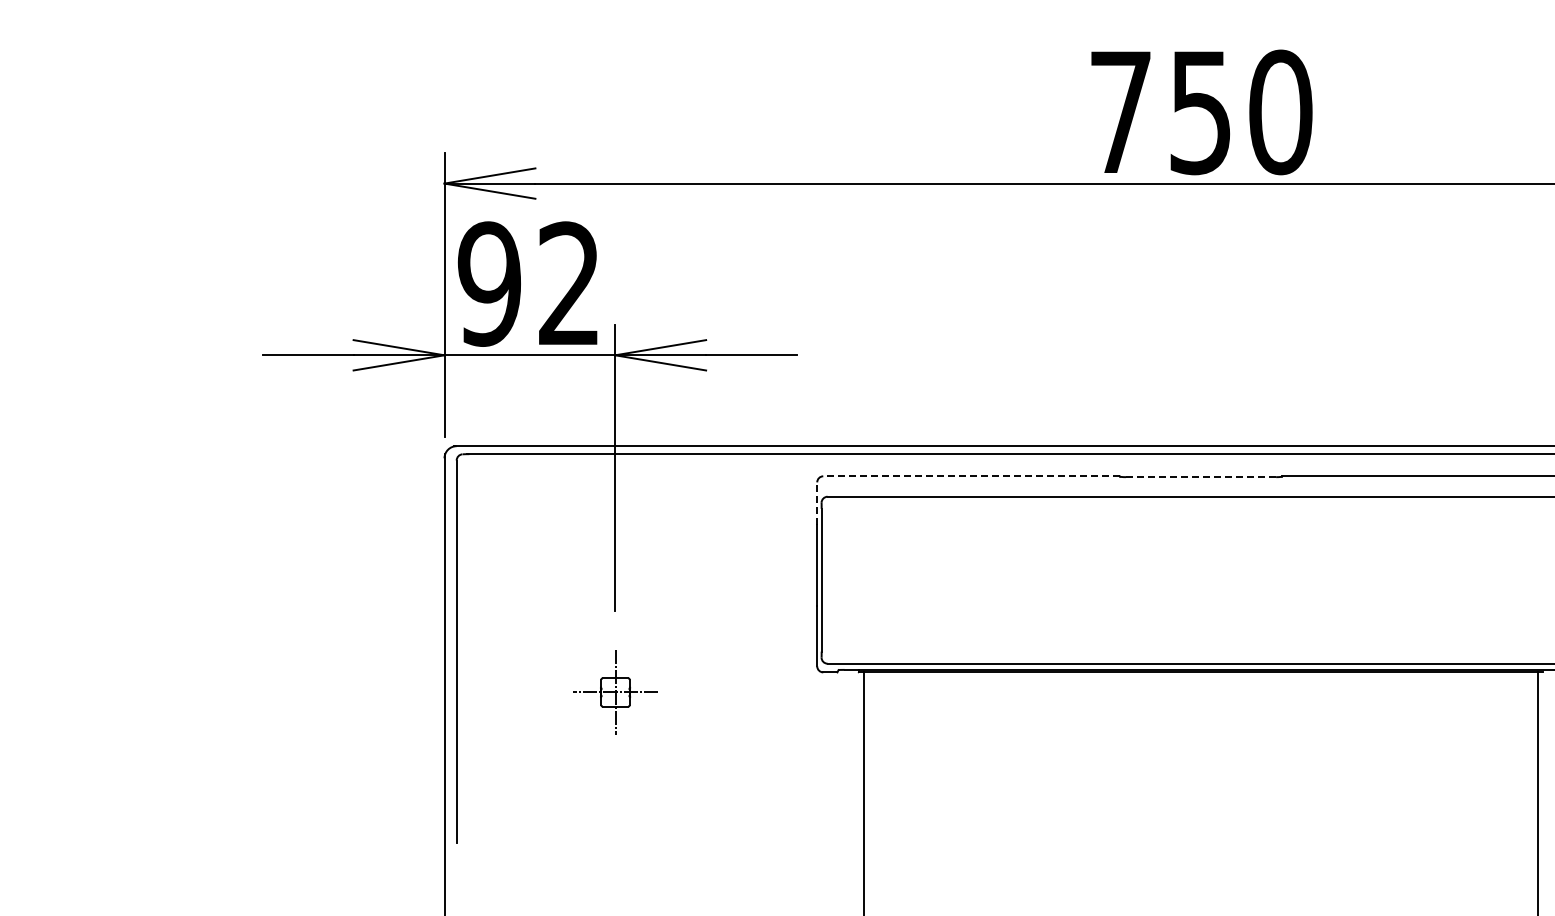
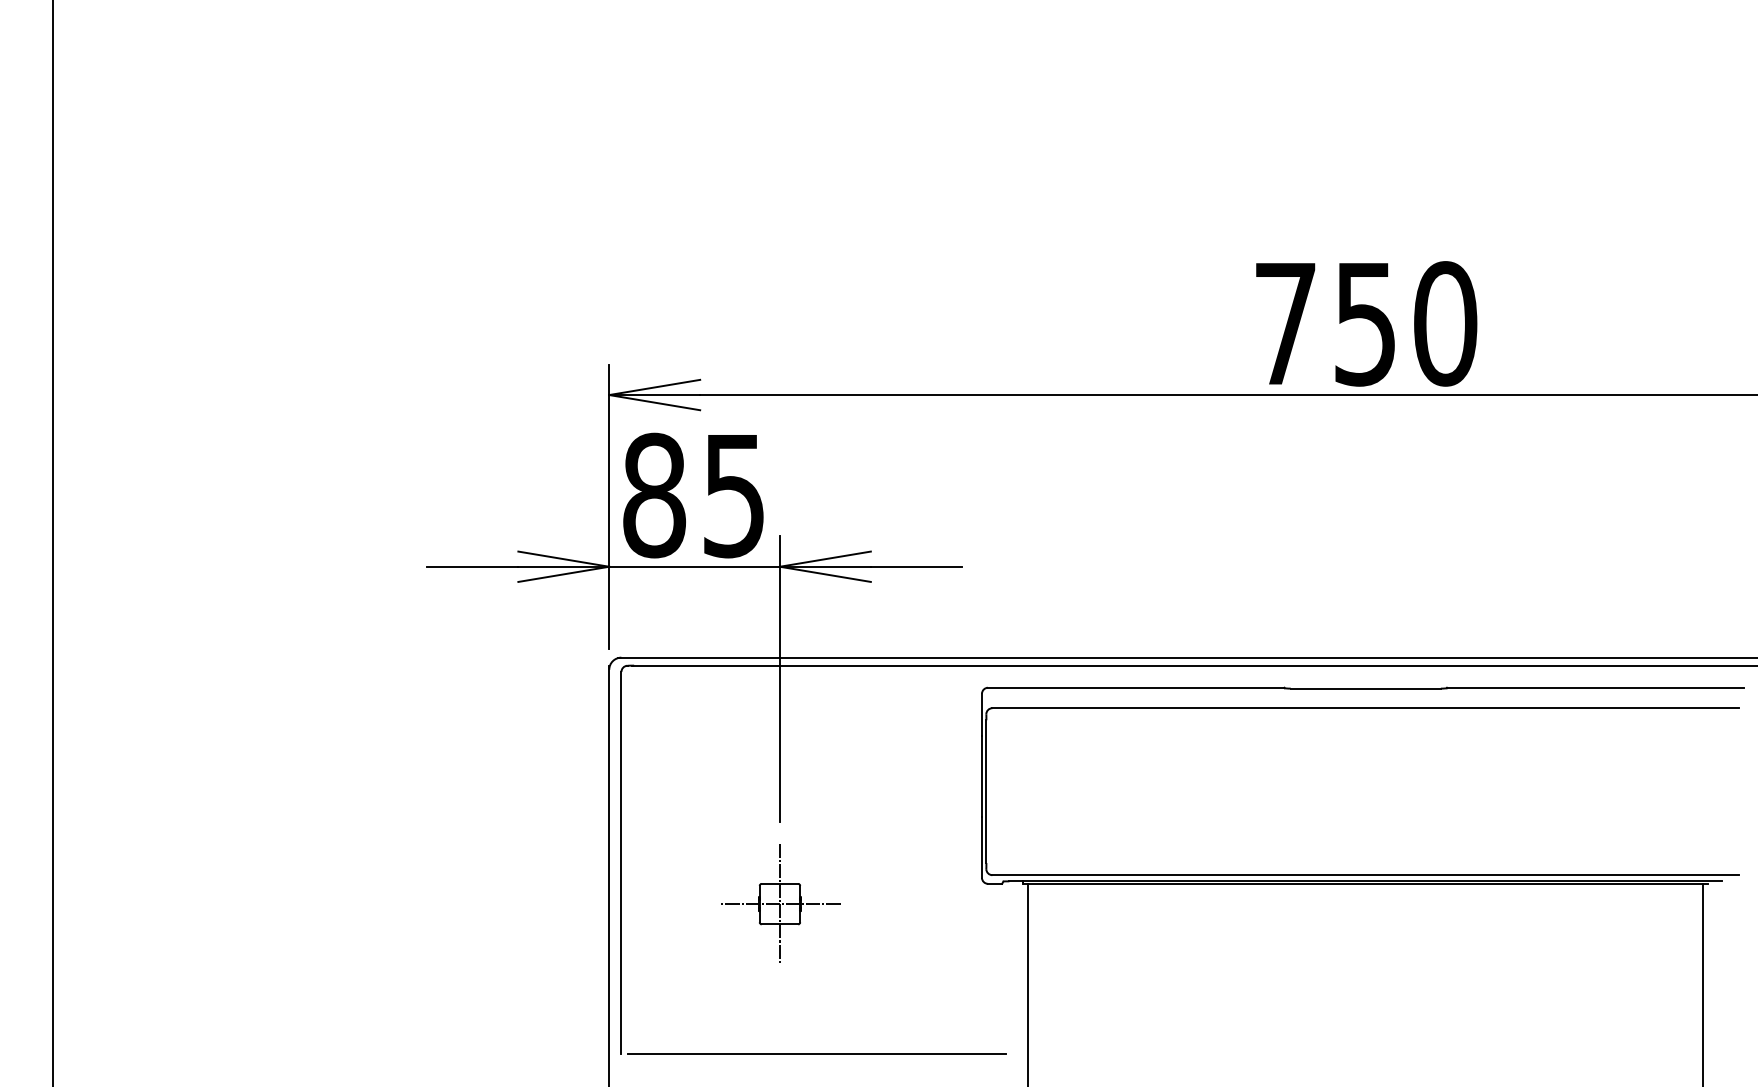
text: (527, 284) -> (692, 495), 92 -> 85
line: (970, 476) -> (1135, 687), dashed -> solid
line: (1200, 477) -> (1365, 688), dashed -> solid
line: (816, 503) -> (981, 714), dashed -> solid
part: (615, 692) -> (780, 903), size x1.43
line: (652, 843) -> (817, 1054), added

